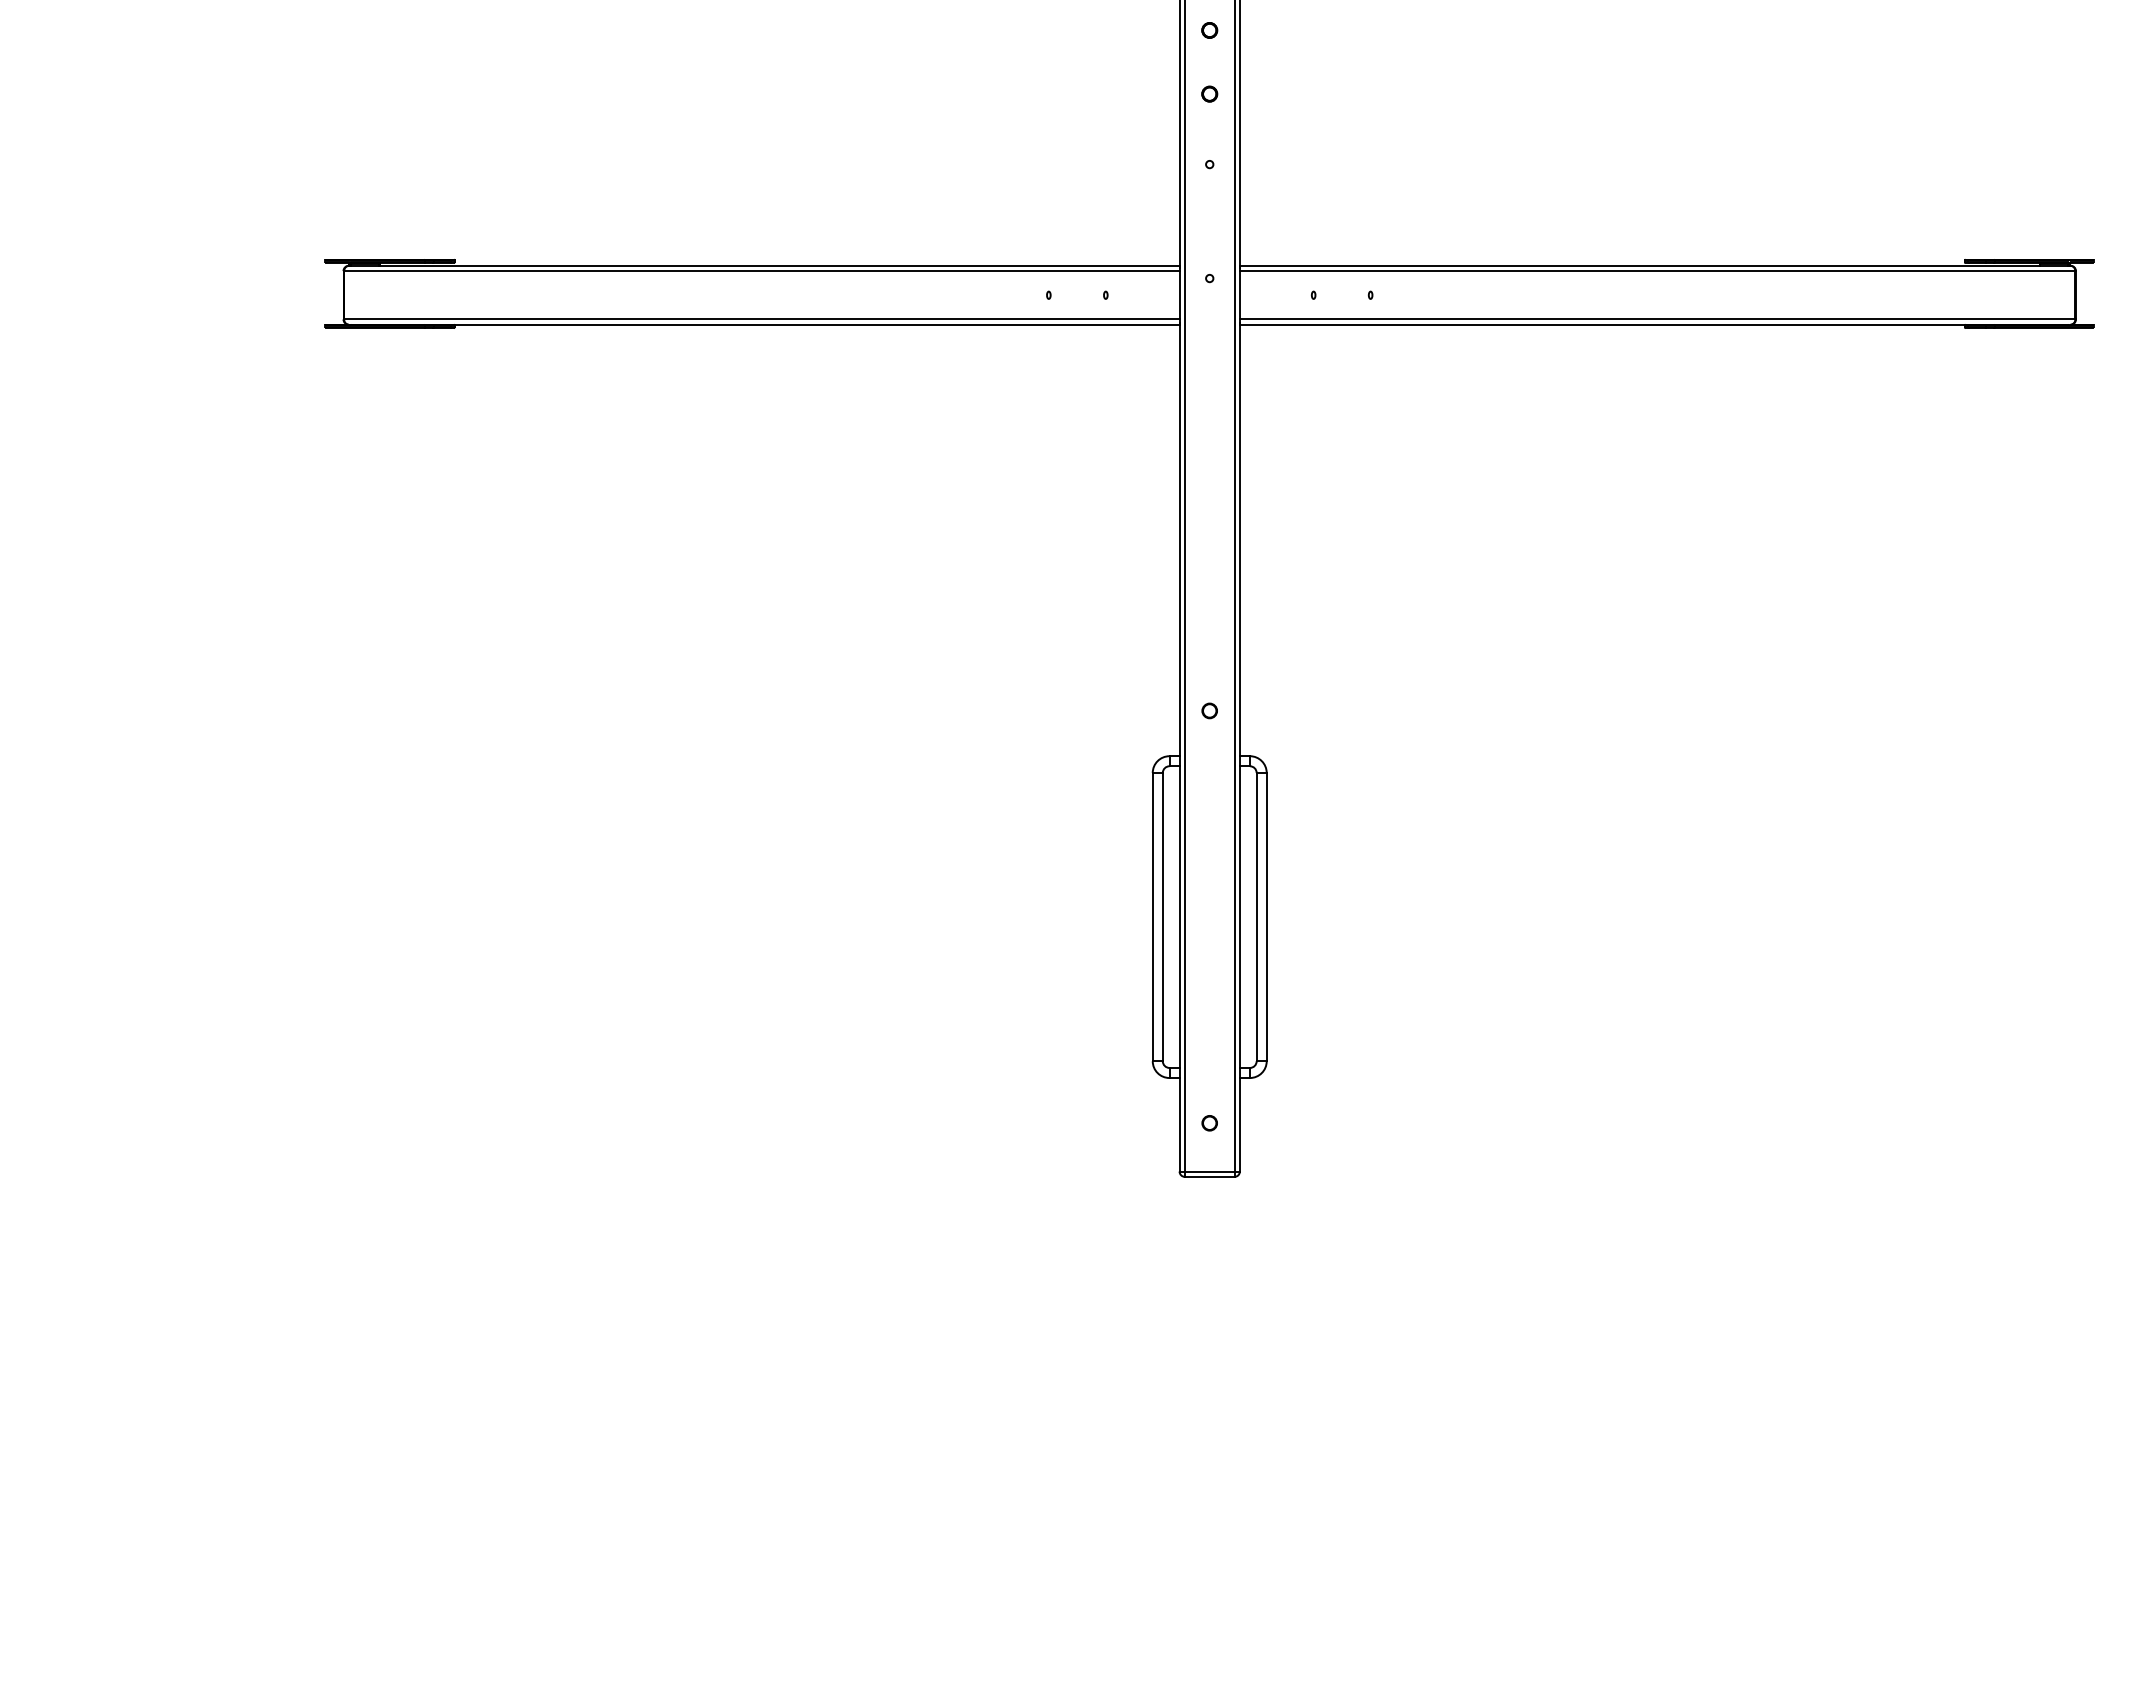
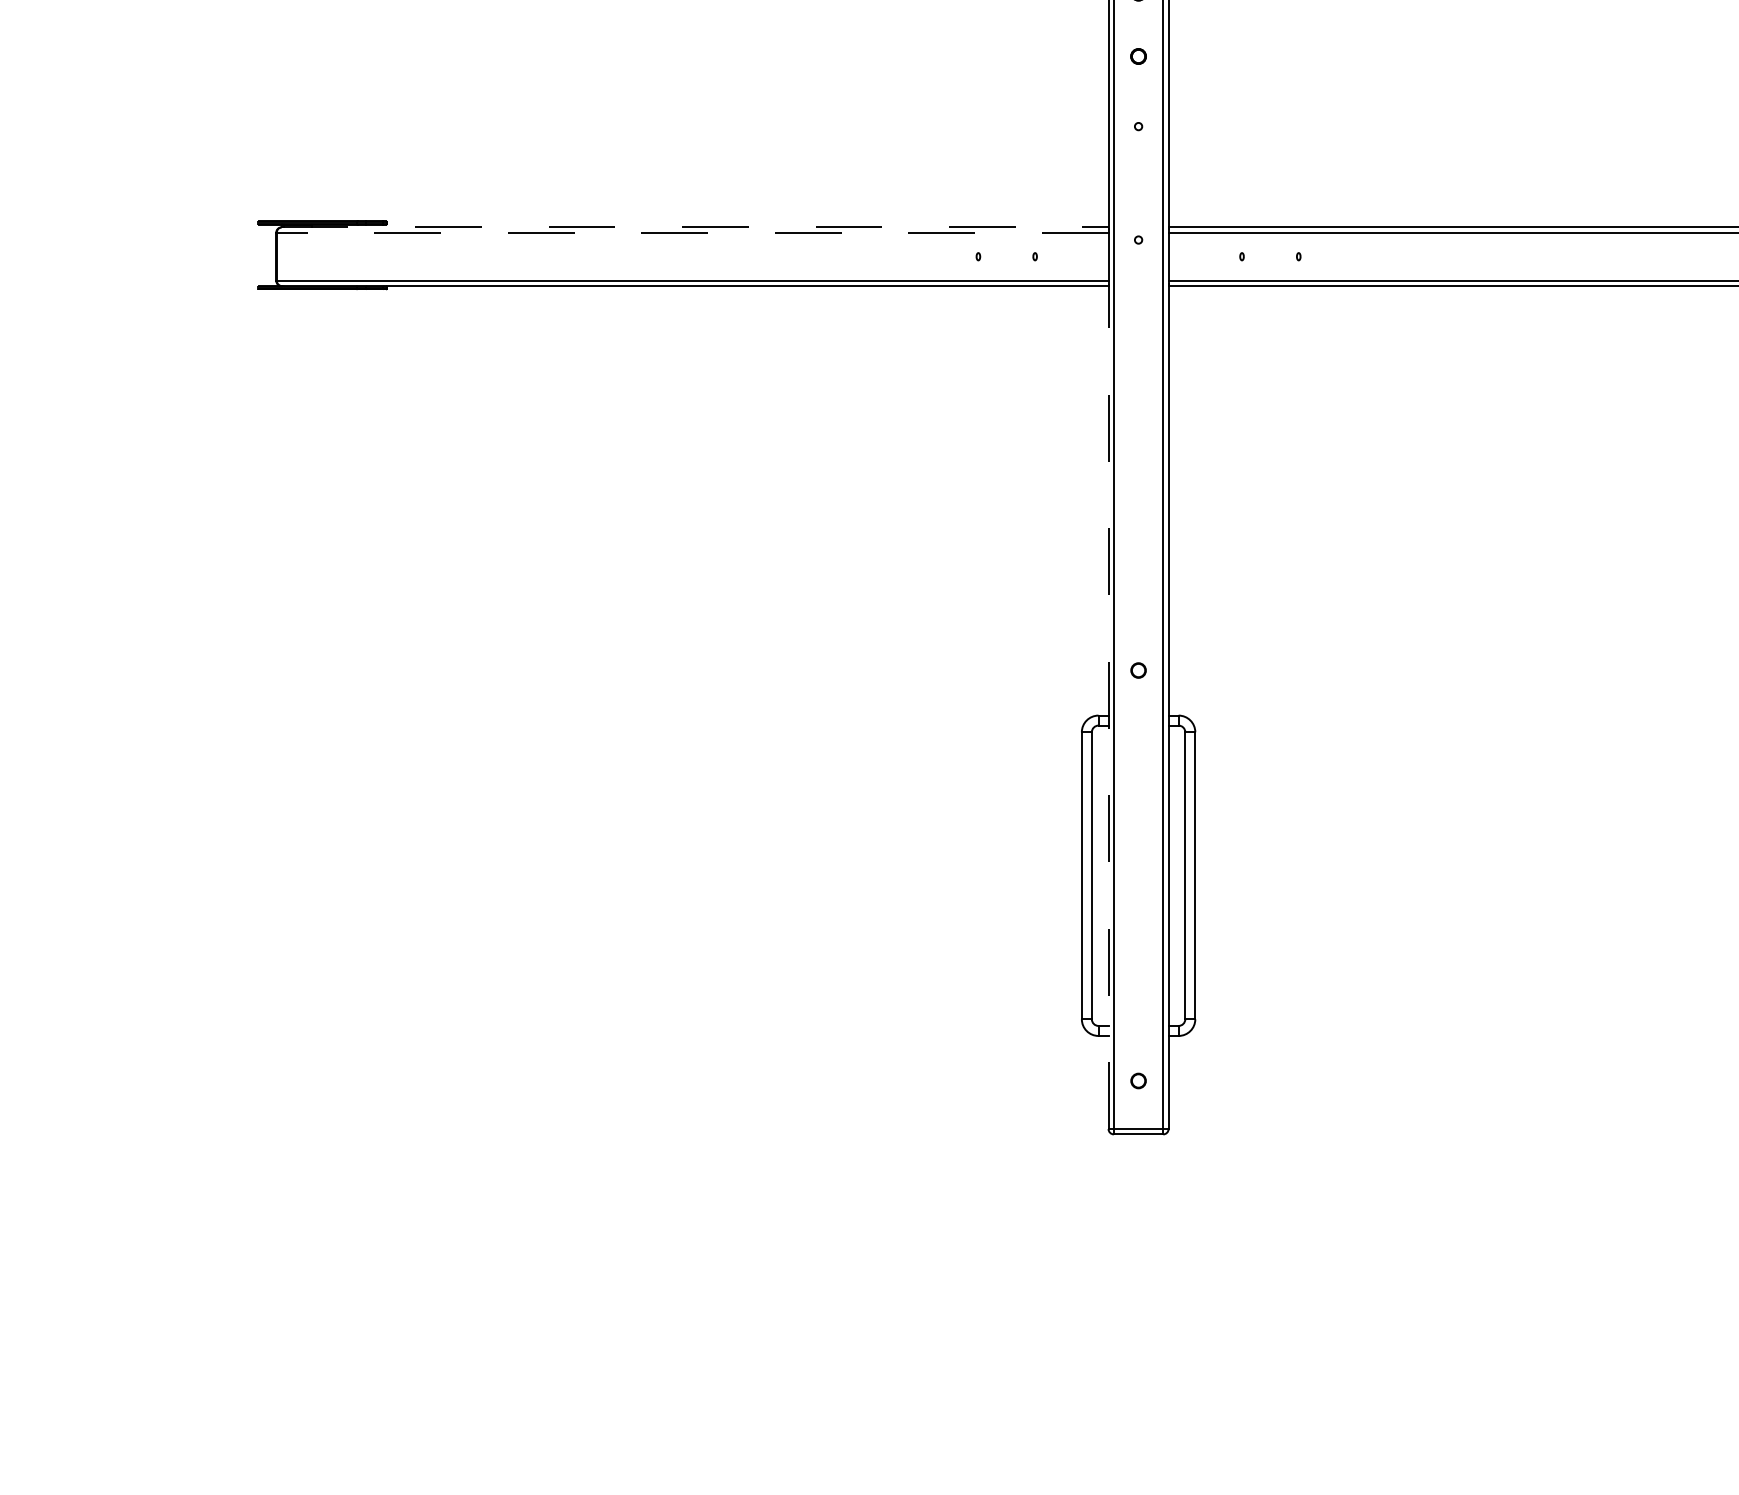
line: (764, 265) -> (695, 227), solid -> dashed
line: (761, 271) -> (692, 233), solid -> dashed
line: (1179, 746) -> (1108, 705), solid -> dashed

